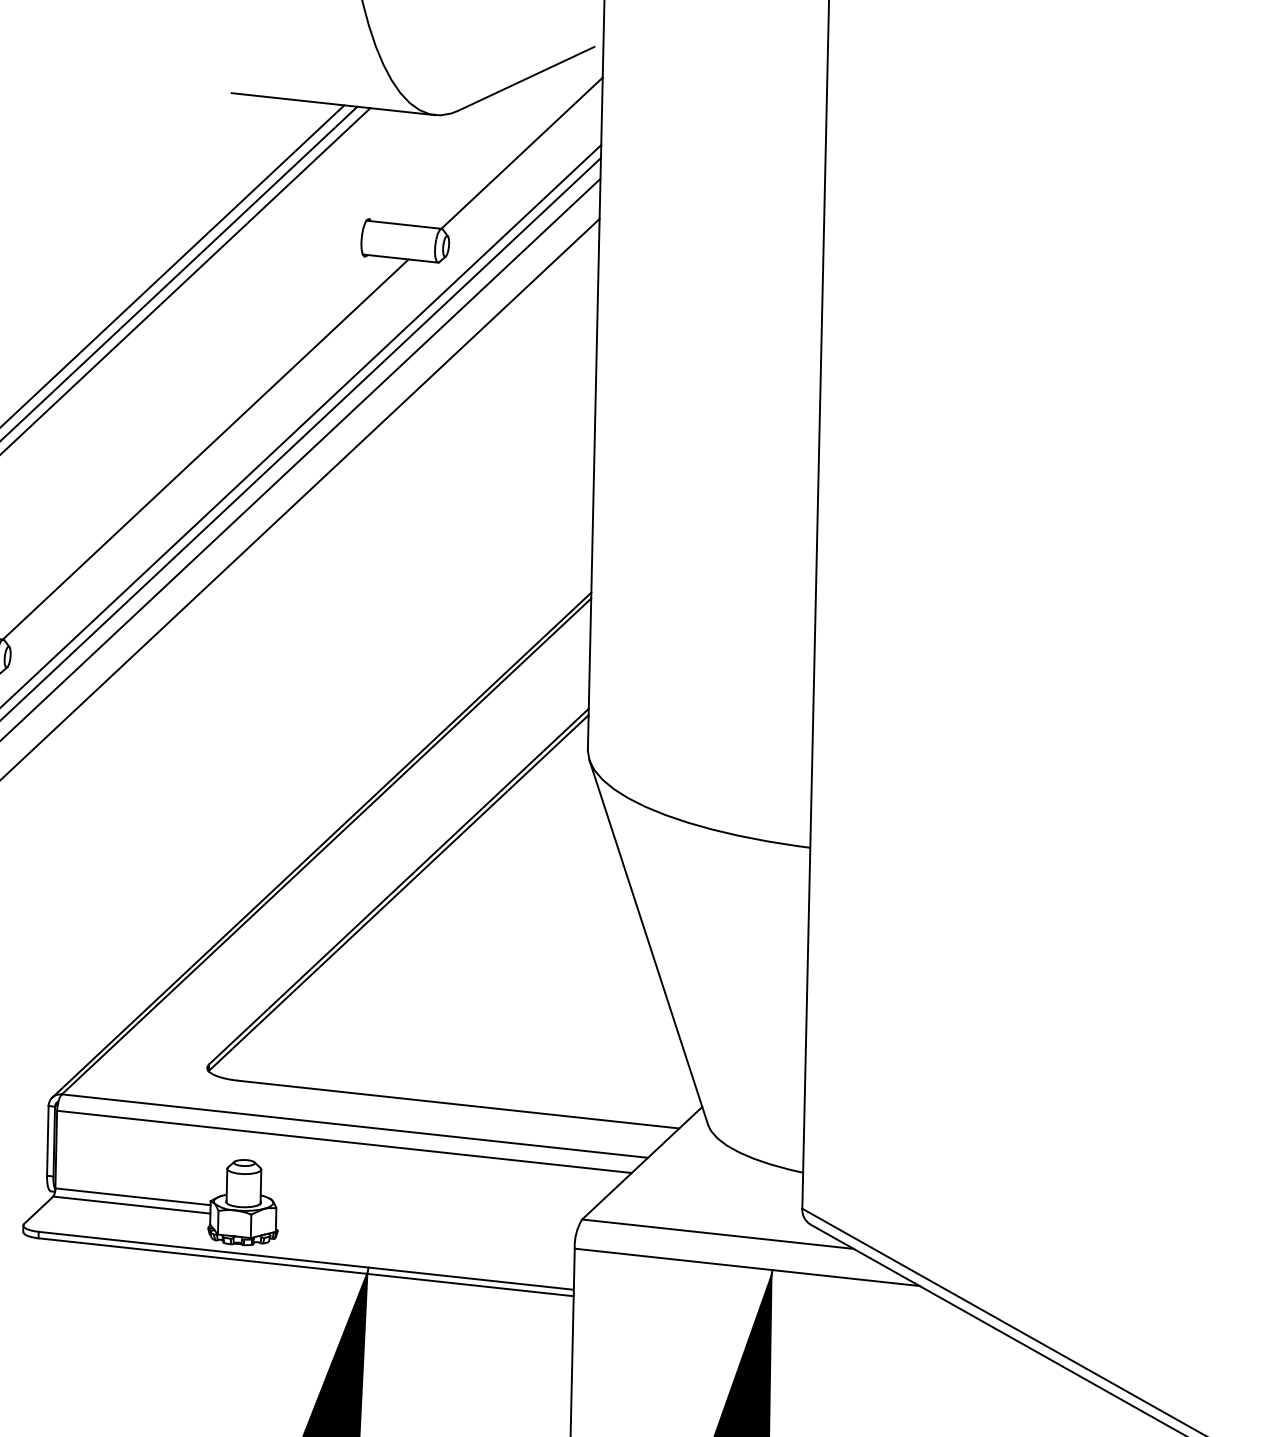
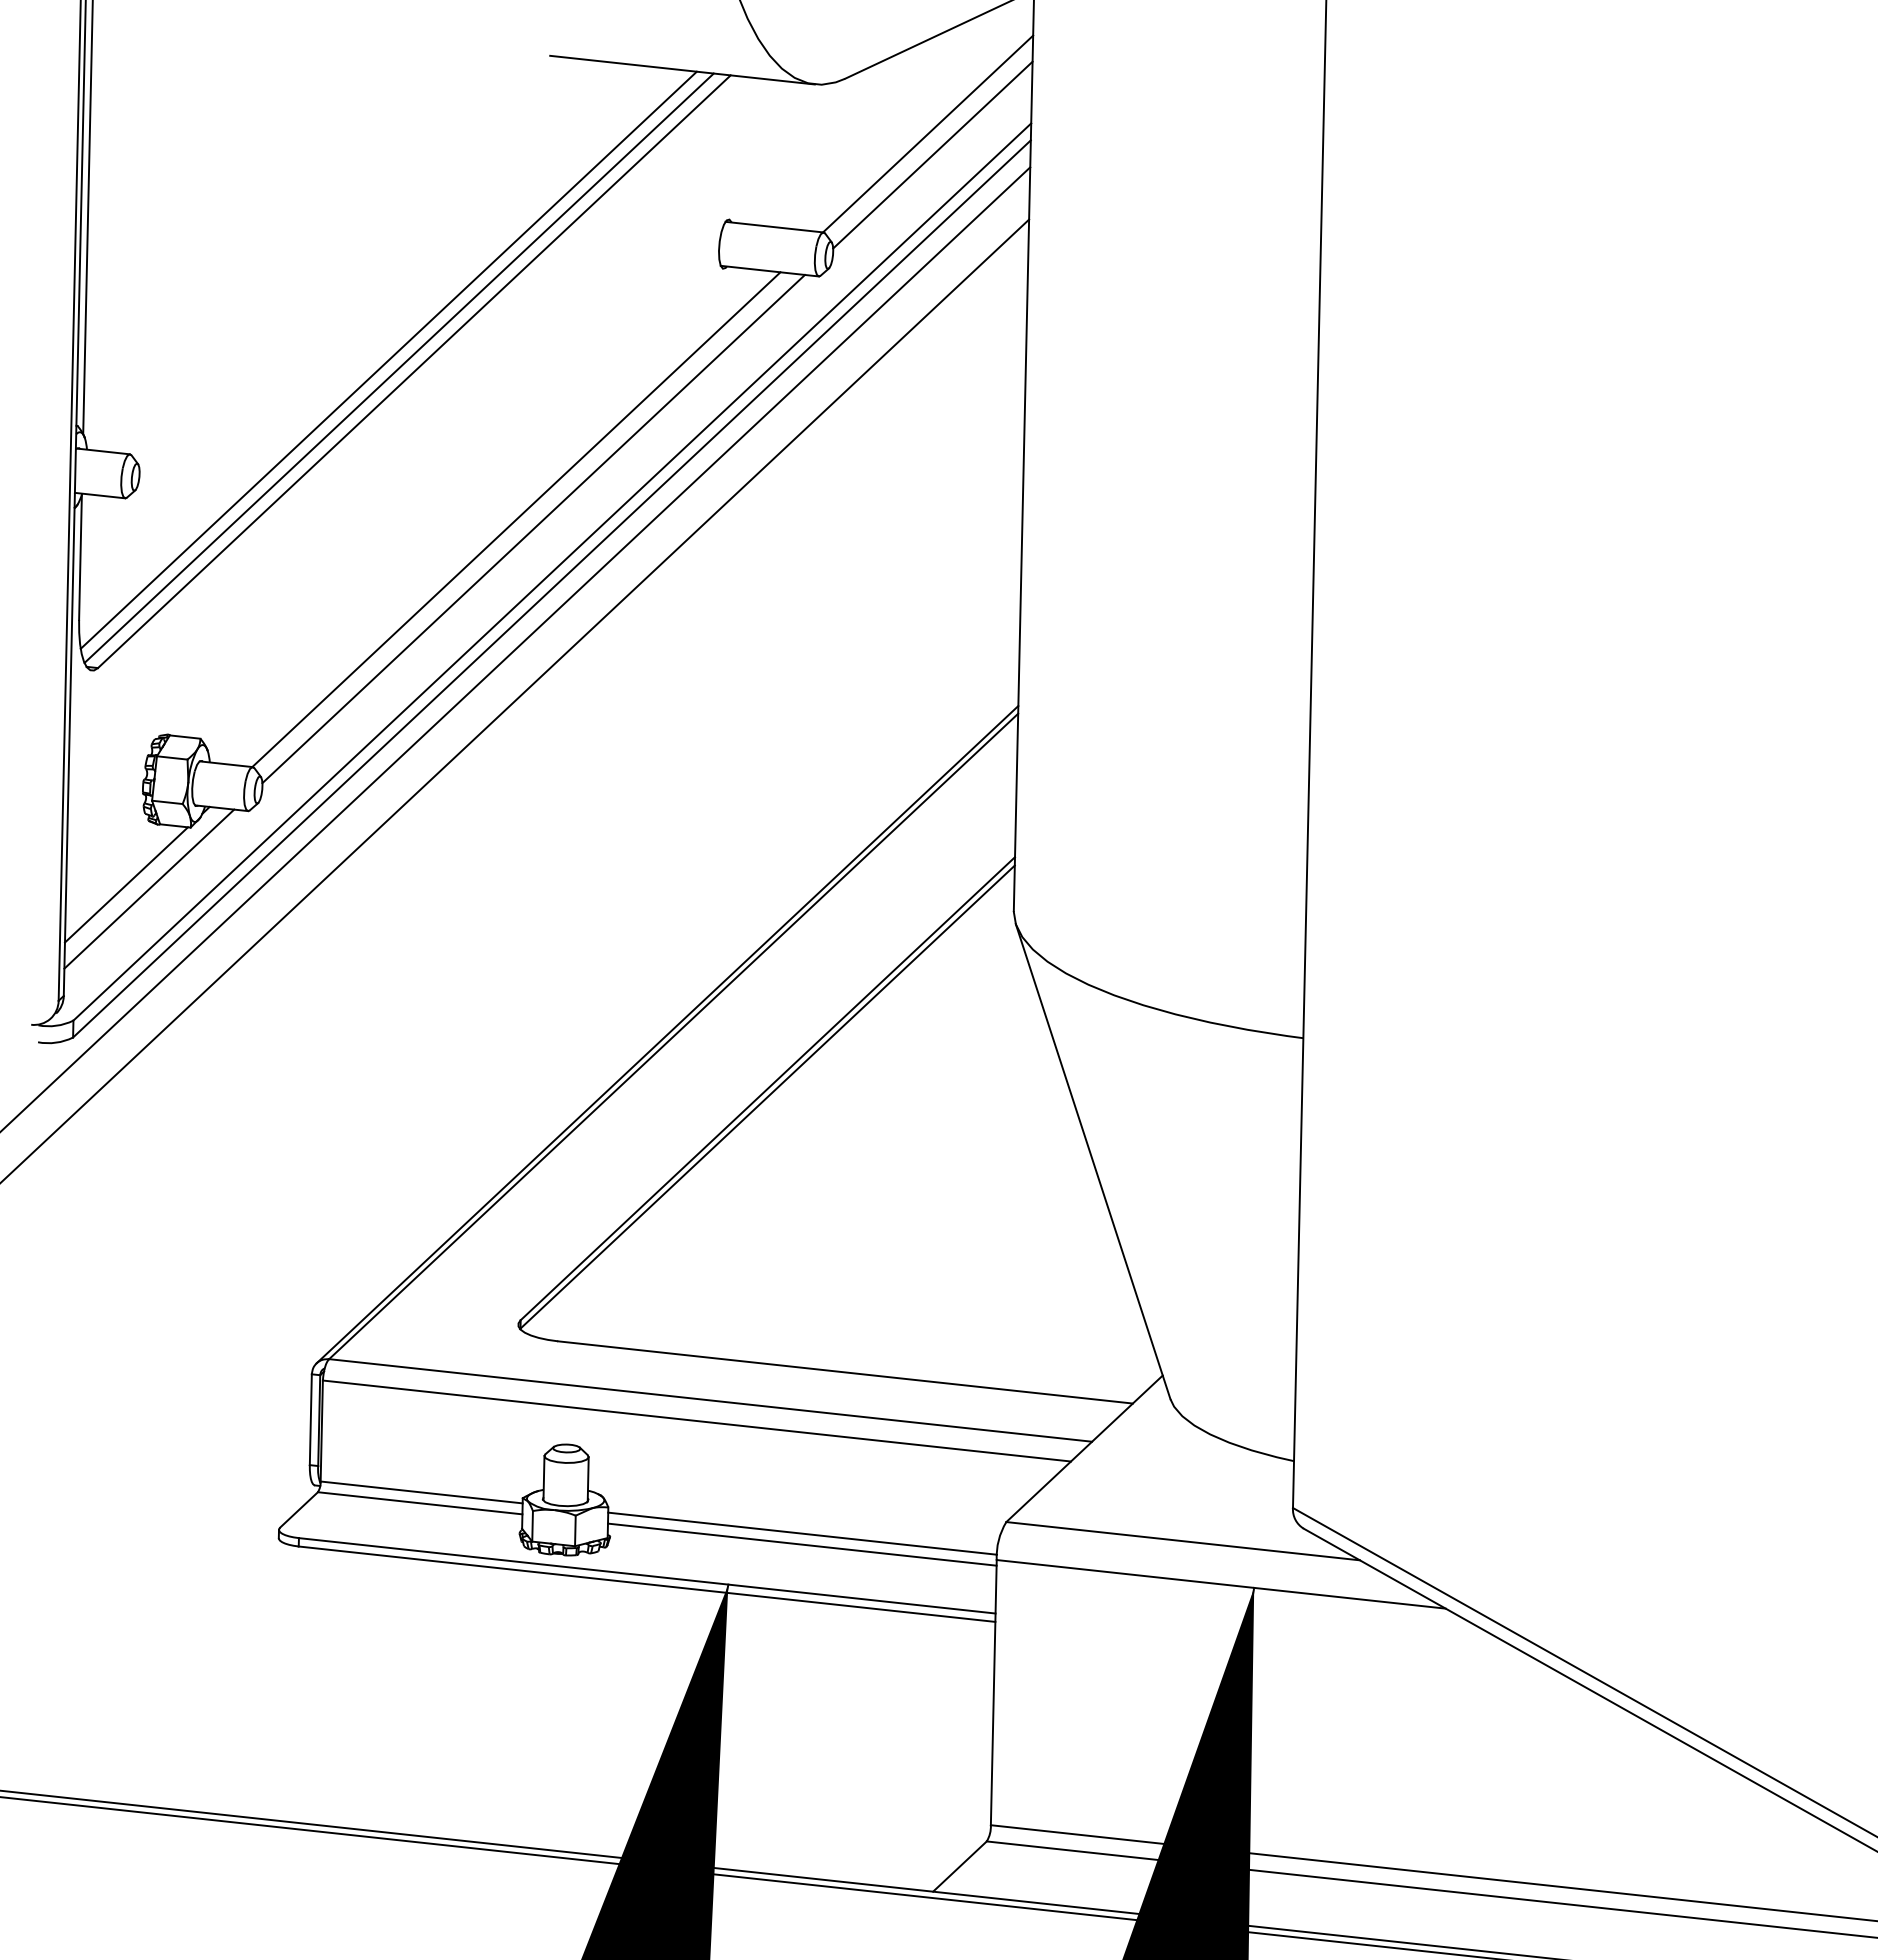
line: (525, 168) -> (932, 154), added
line: (218, 456) -> (533, 528), added
line: (425, 1228) -> (802, 1533), added
line: (424, 1236) -> (801, 1544), added

